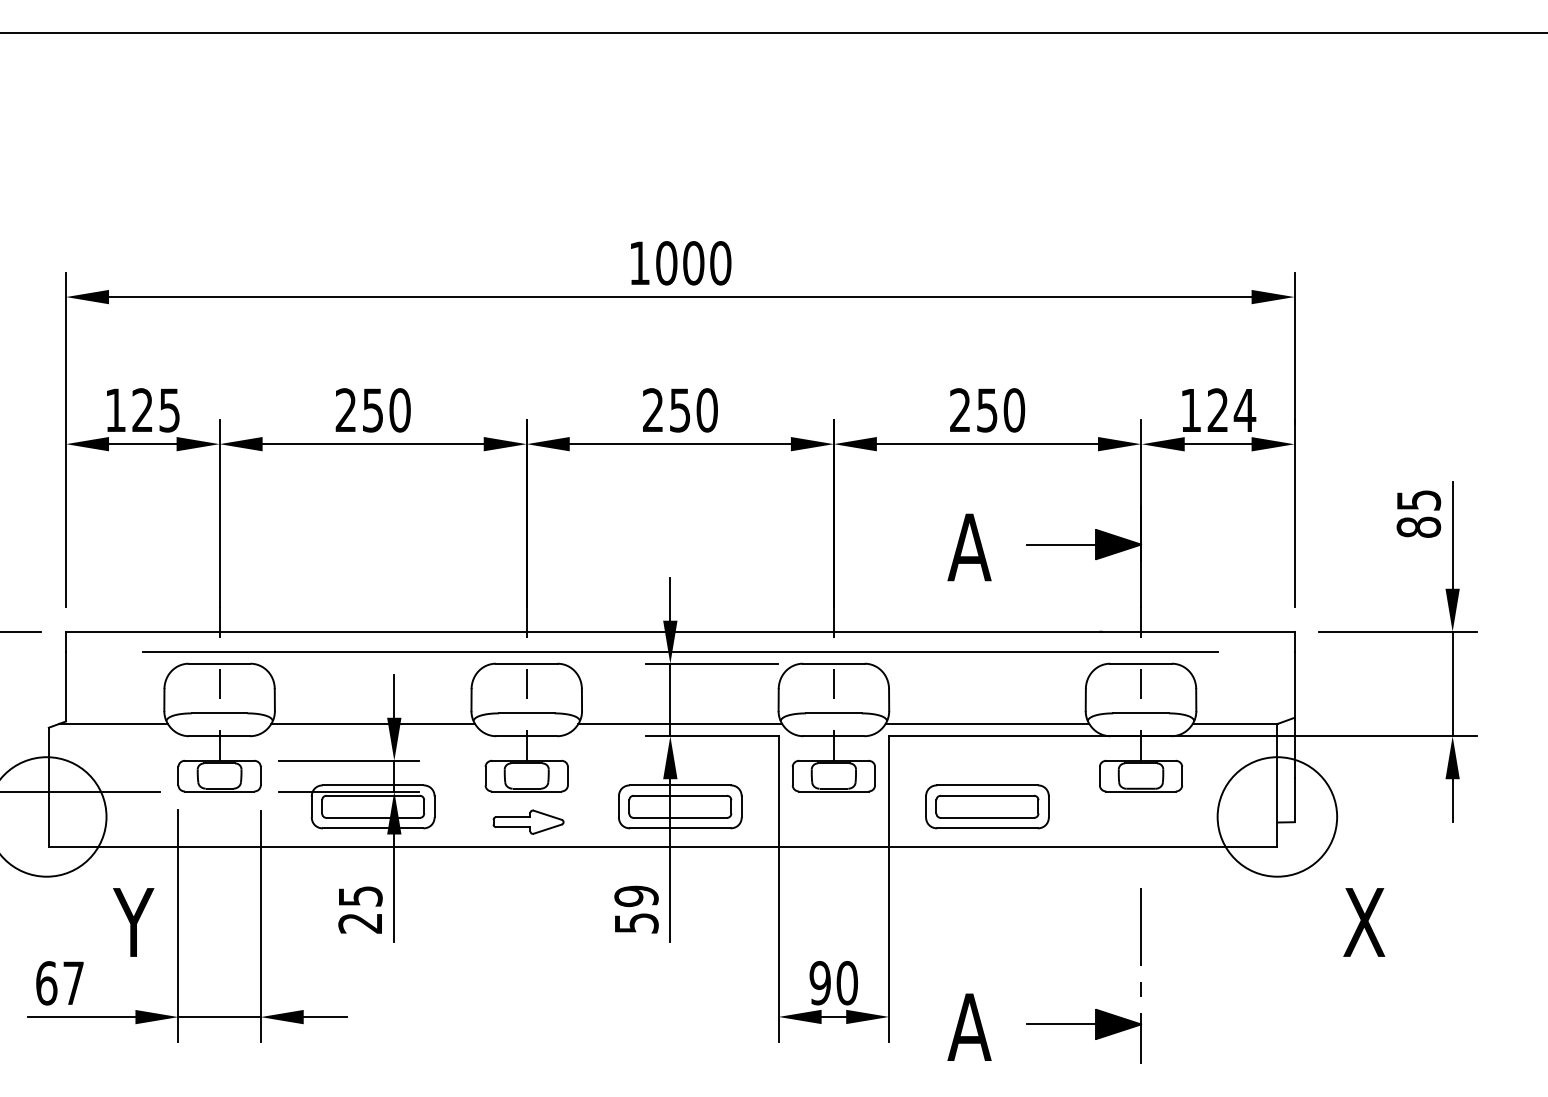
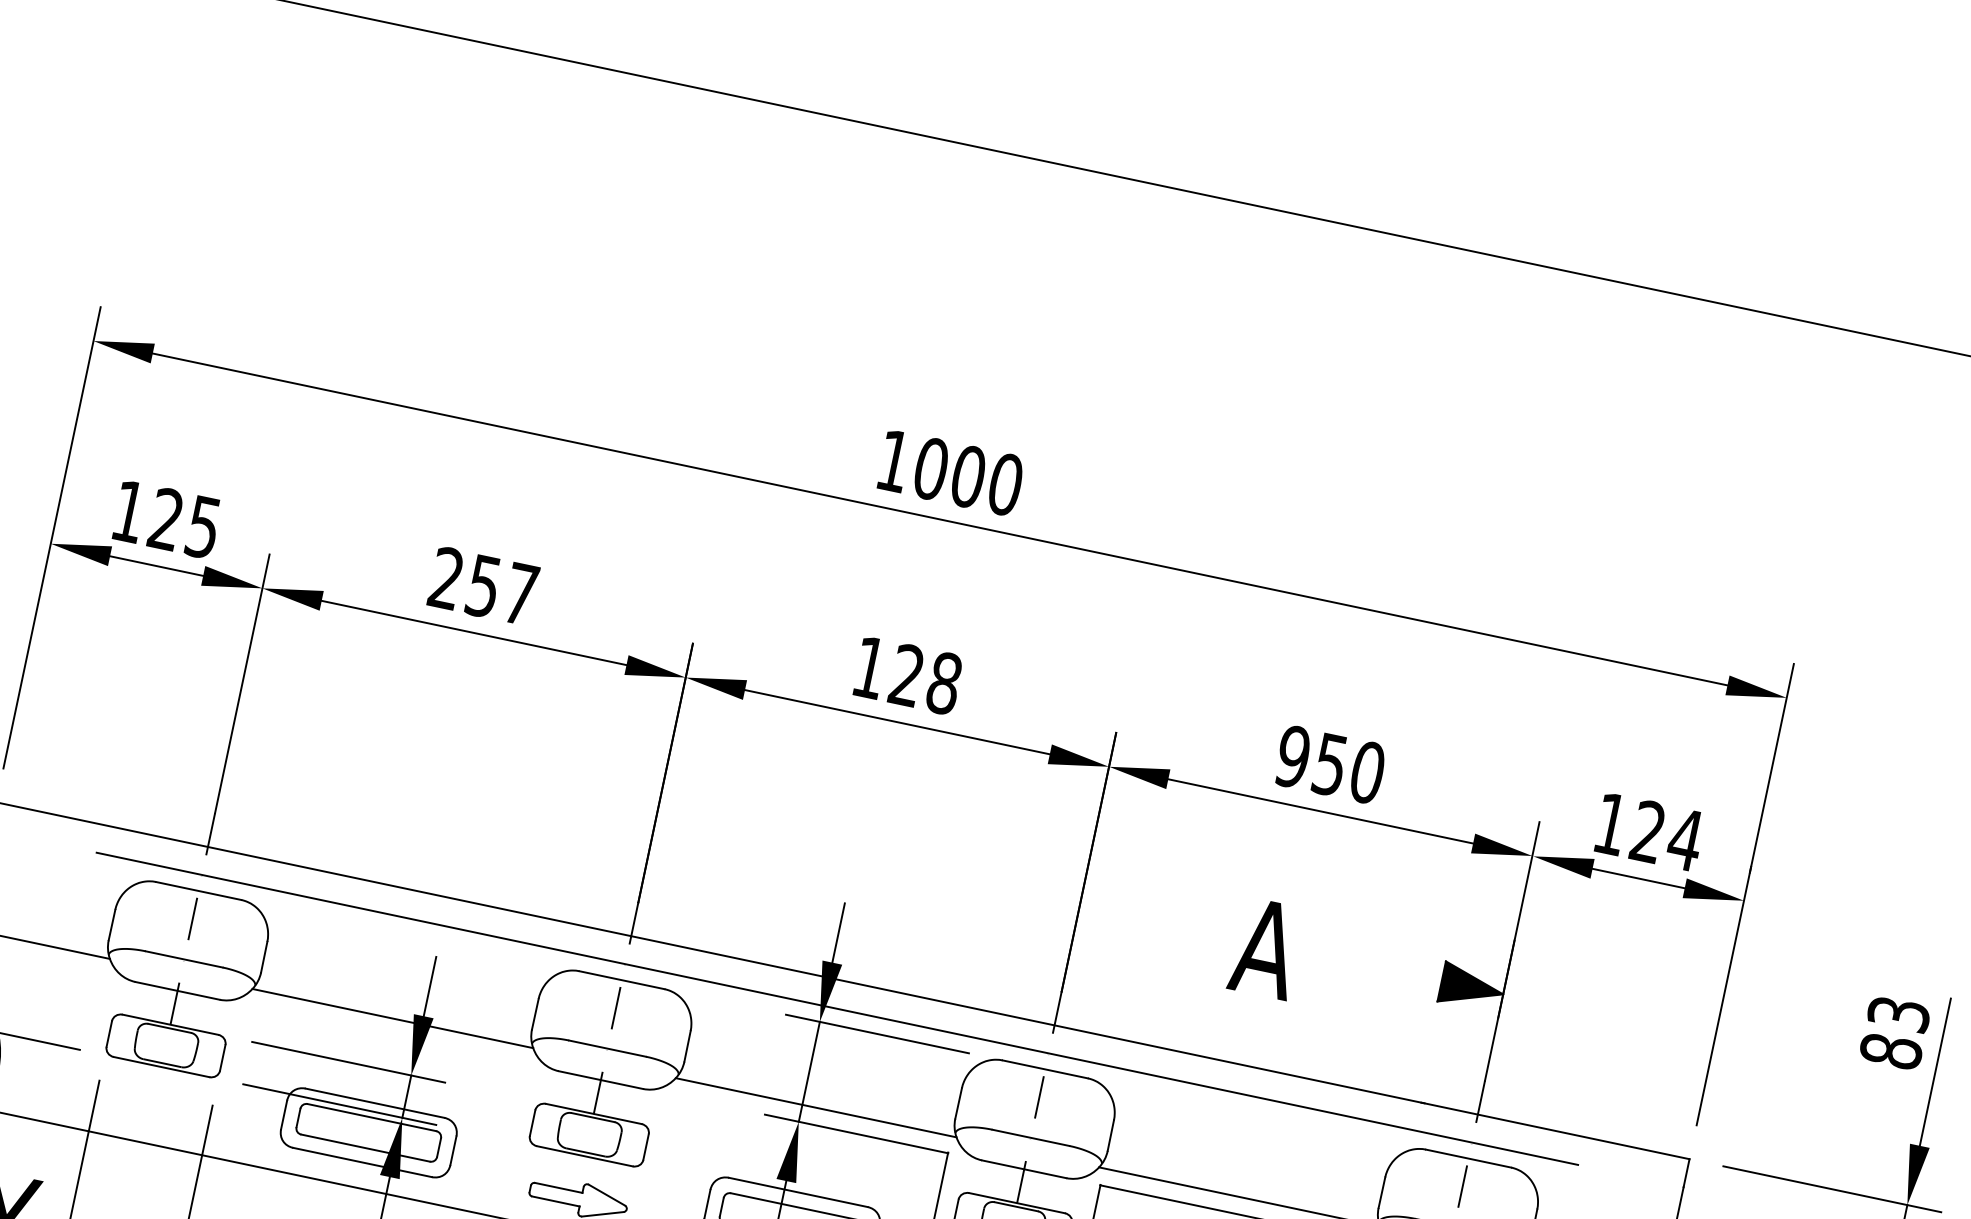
text: (399, 410) -> (520, 594), 250 -> 257
text: (680, 410) -> (907, 675), 250 -> 128
text: (959, 410) -> (1291, 756), 250 -> 950
text: (1418, 500) -> (1898, 1014), 85 -> 83
line: (1061, 544) -> (1393, 971), removed

